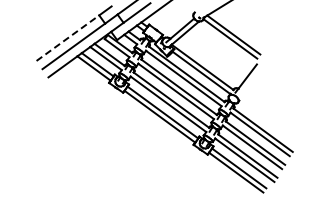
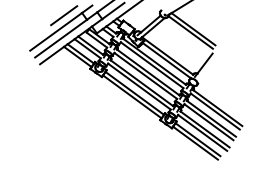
line: (77, 18) -> (64, 15), added
line: (67, 38) -> (55, 32), dashed -> solid

